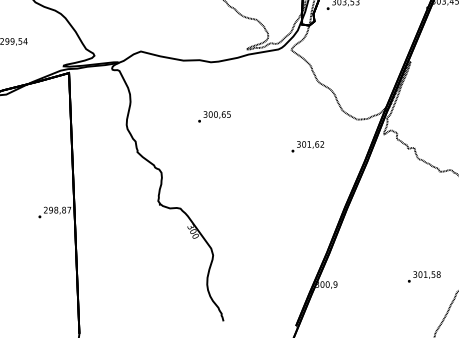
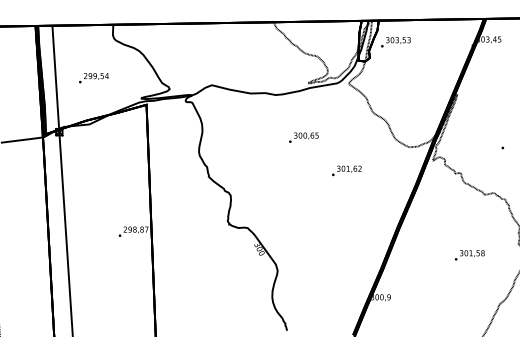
text: (214, 116) -> (303, 137), moved
text: (307, 146) -> (346, 170), moved
text: (423, 277) -> (469, 255), moved

